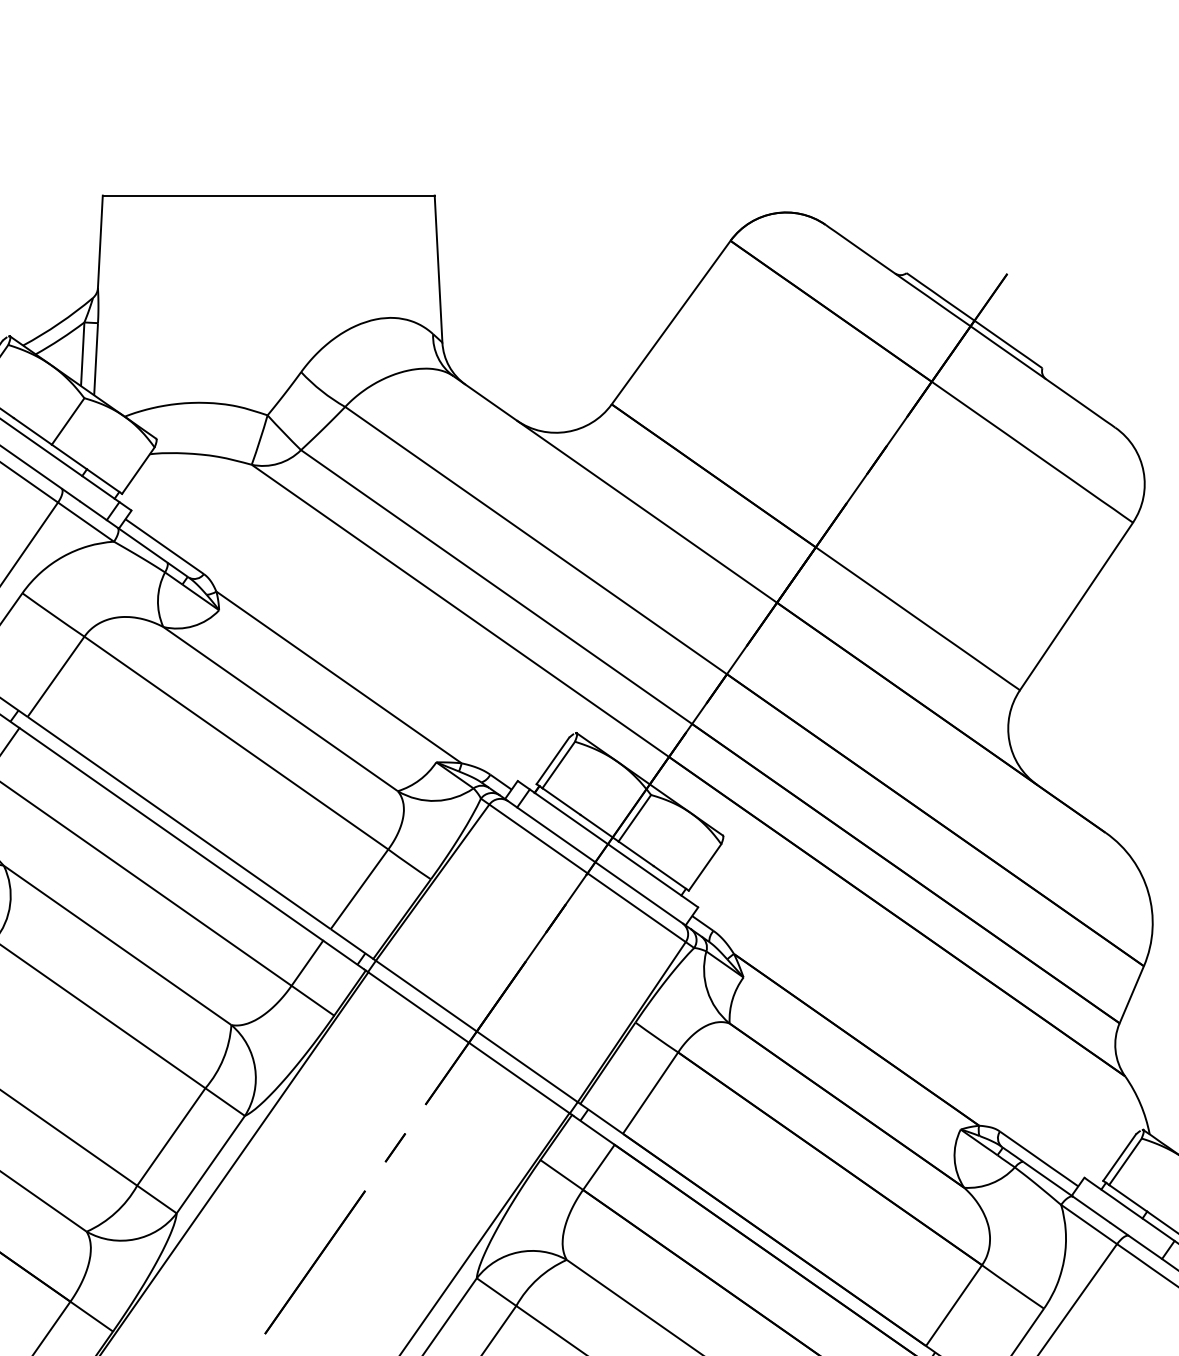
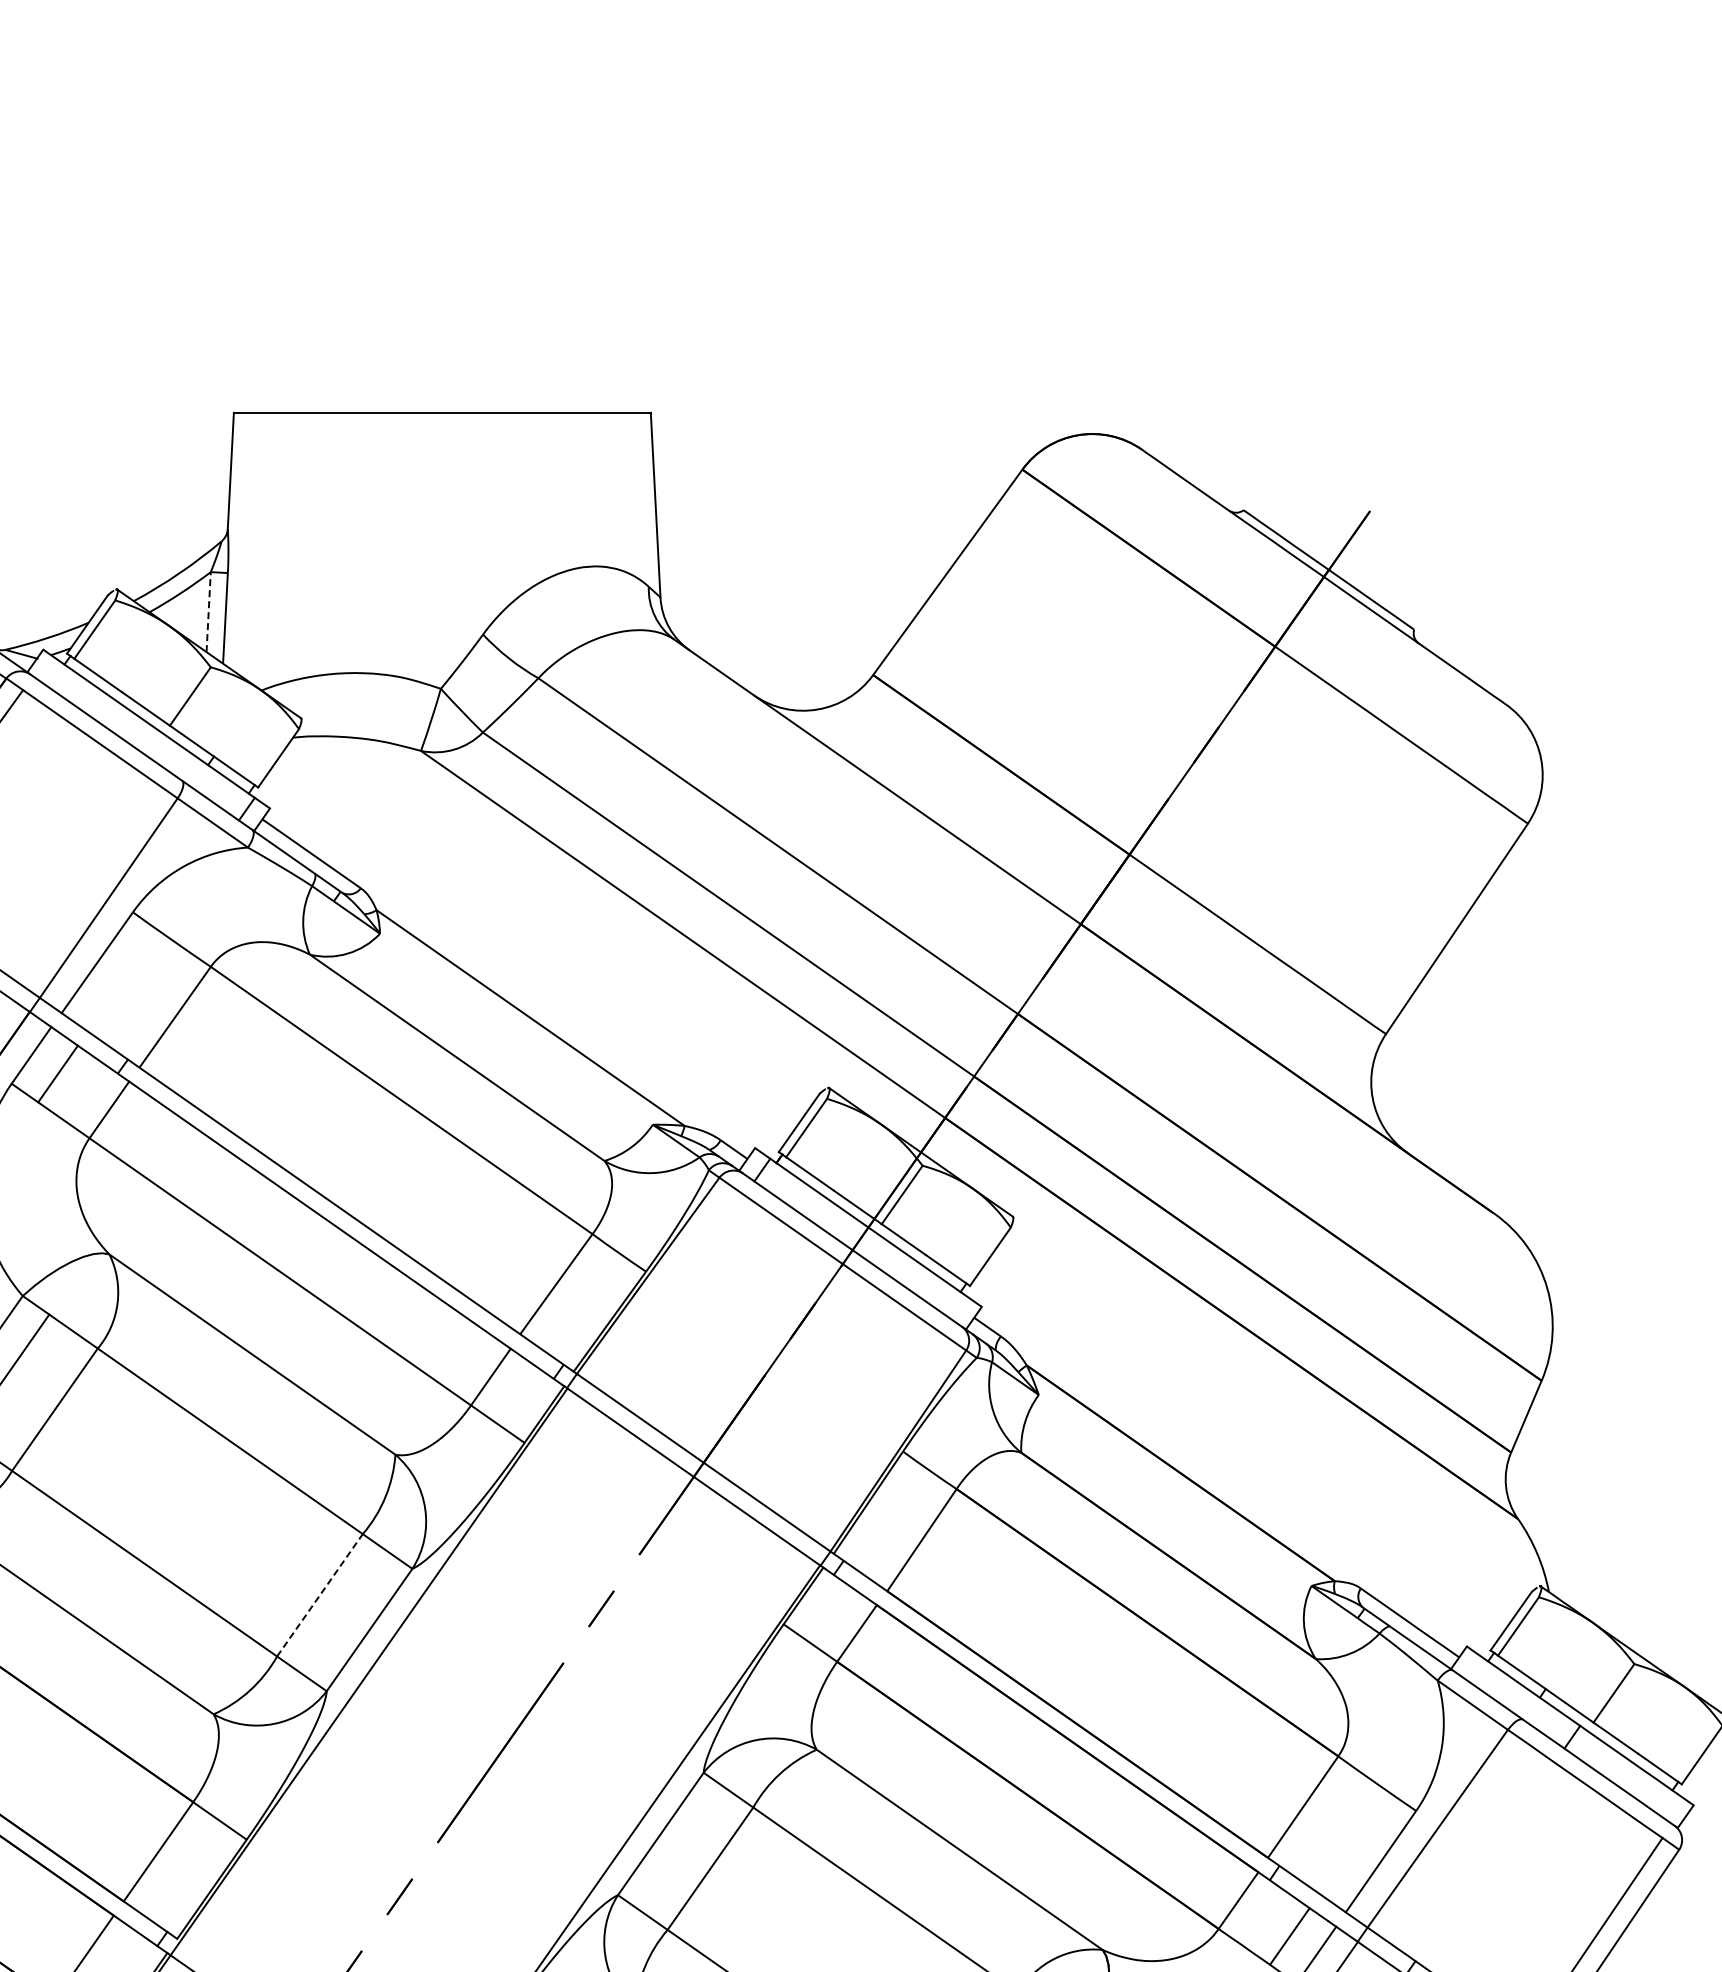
line: (82, 354) -> (208, 612), solid -> dashed
line: (170, 1137) -> (319, 1595), solid -> dashed

